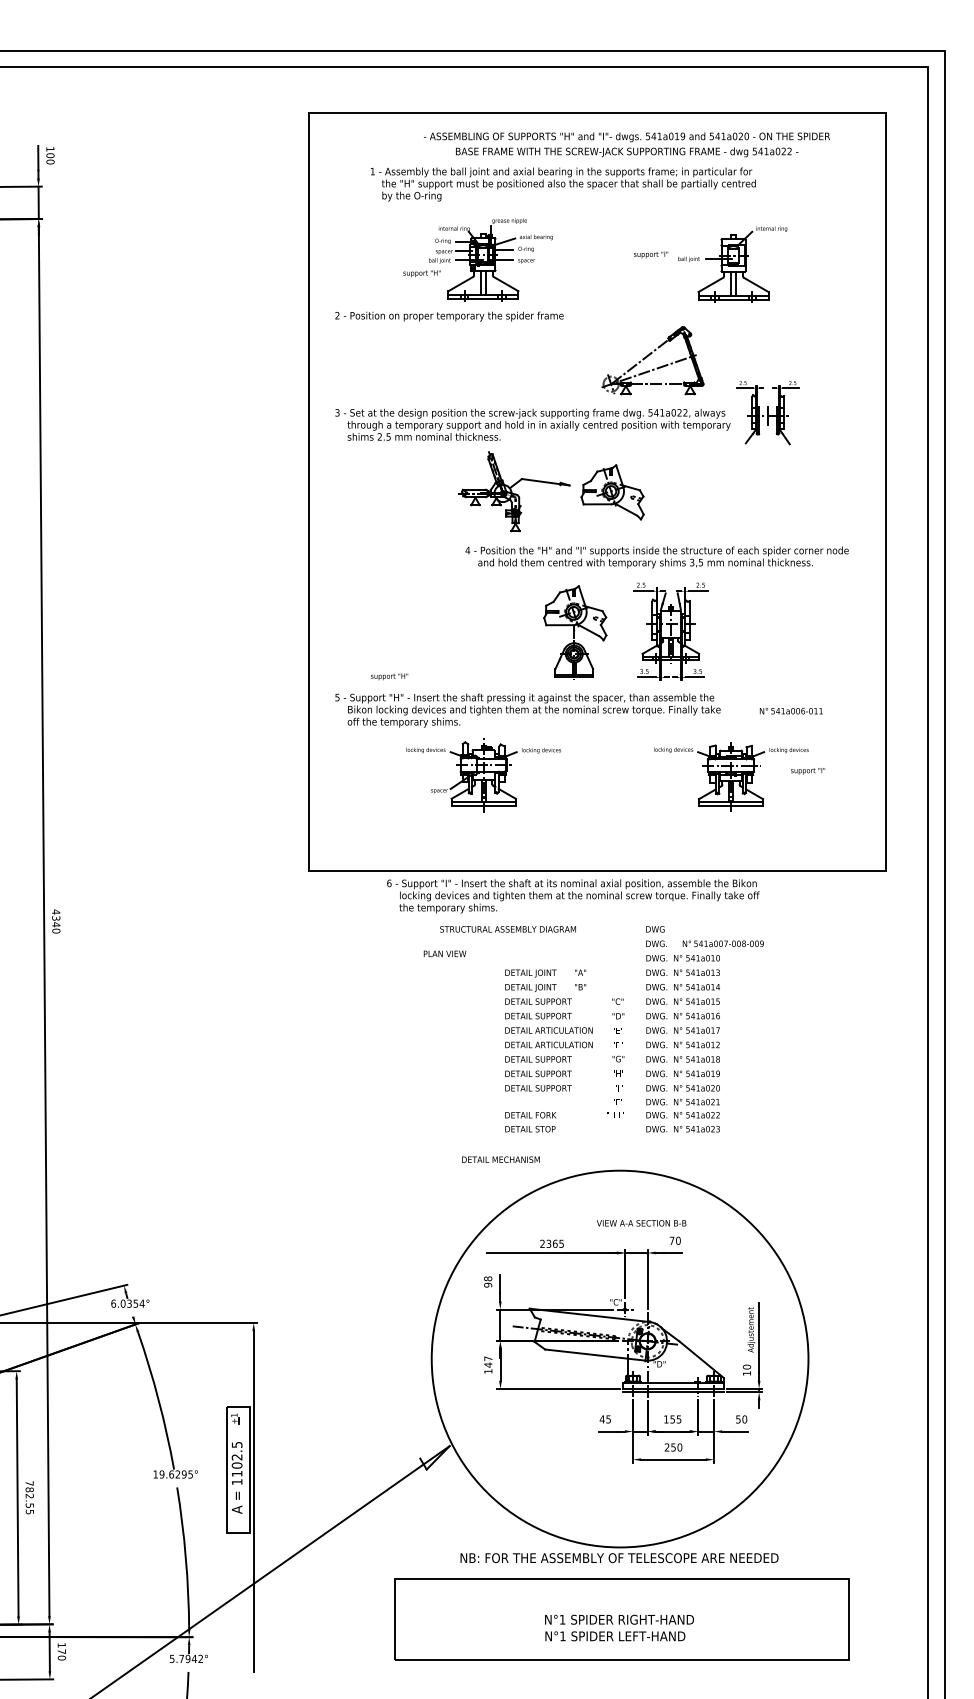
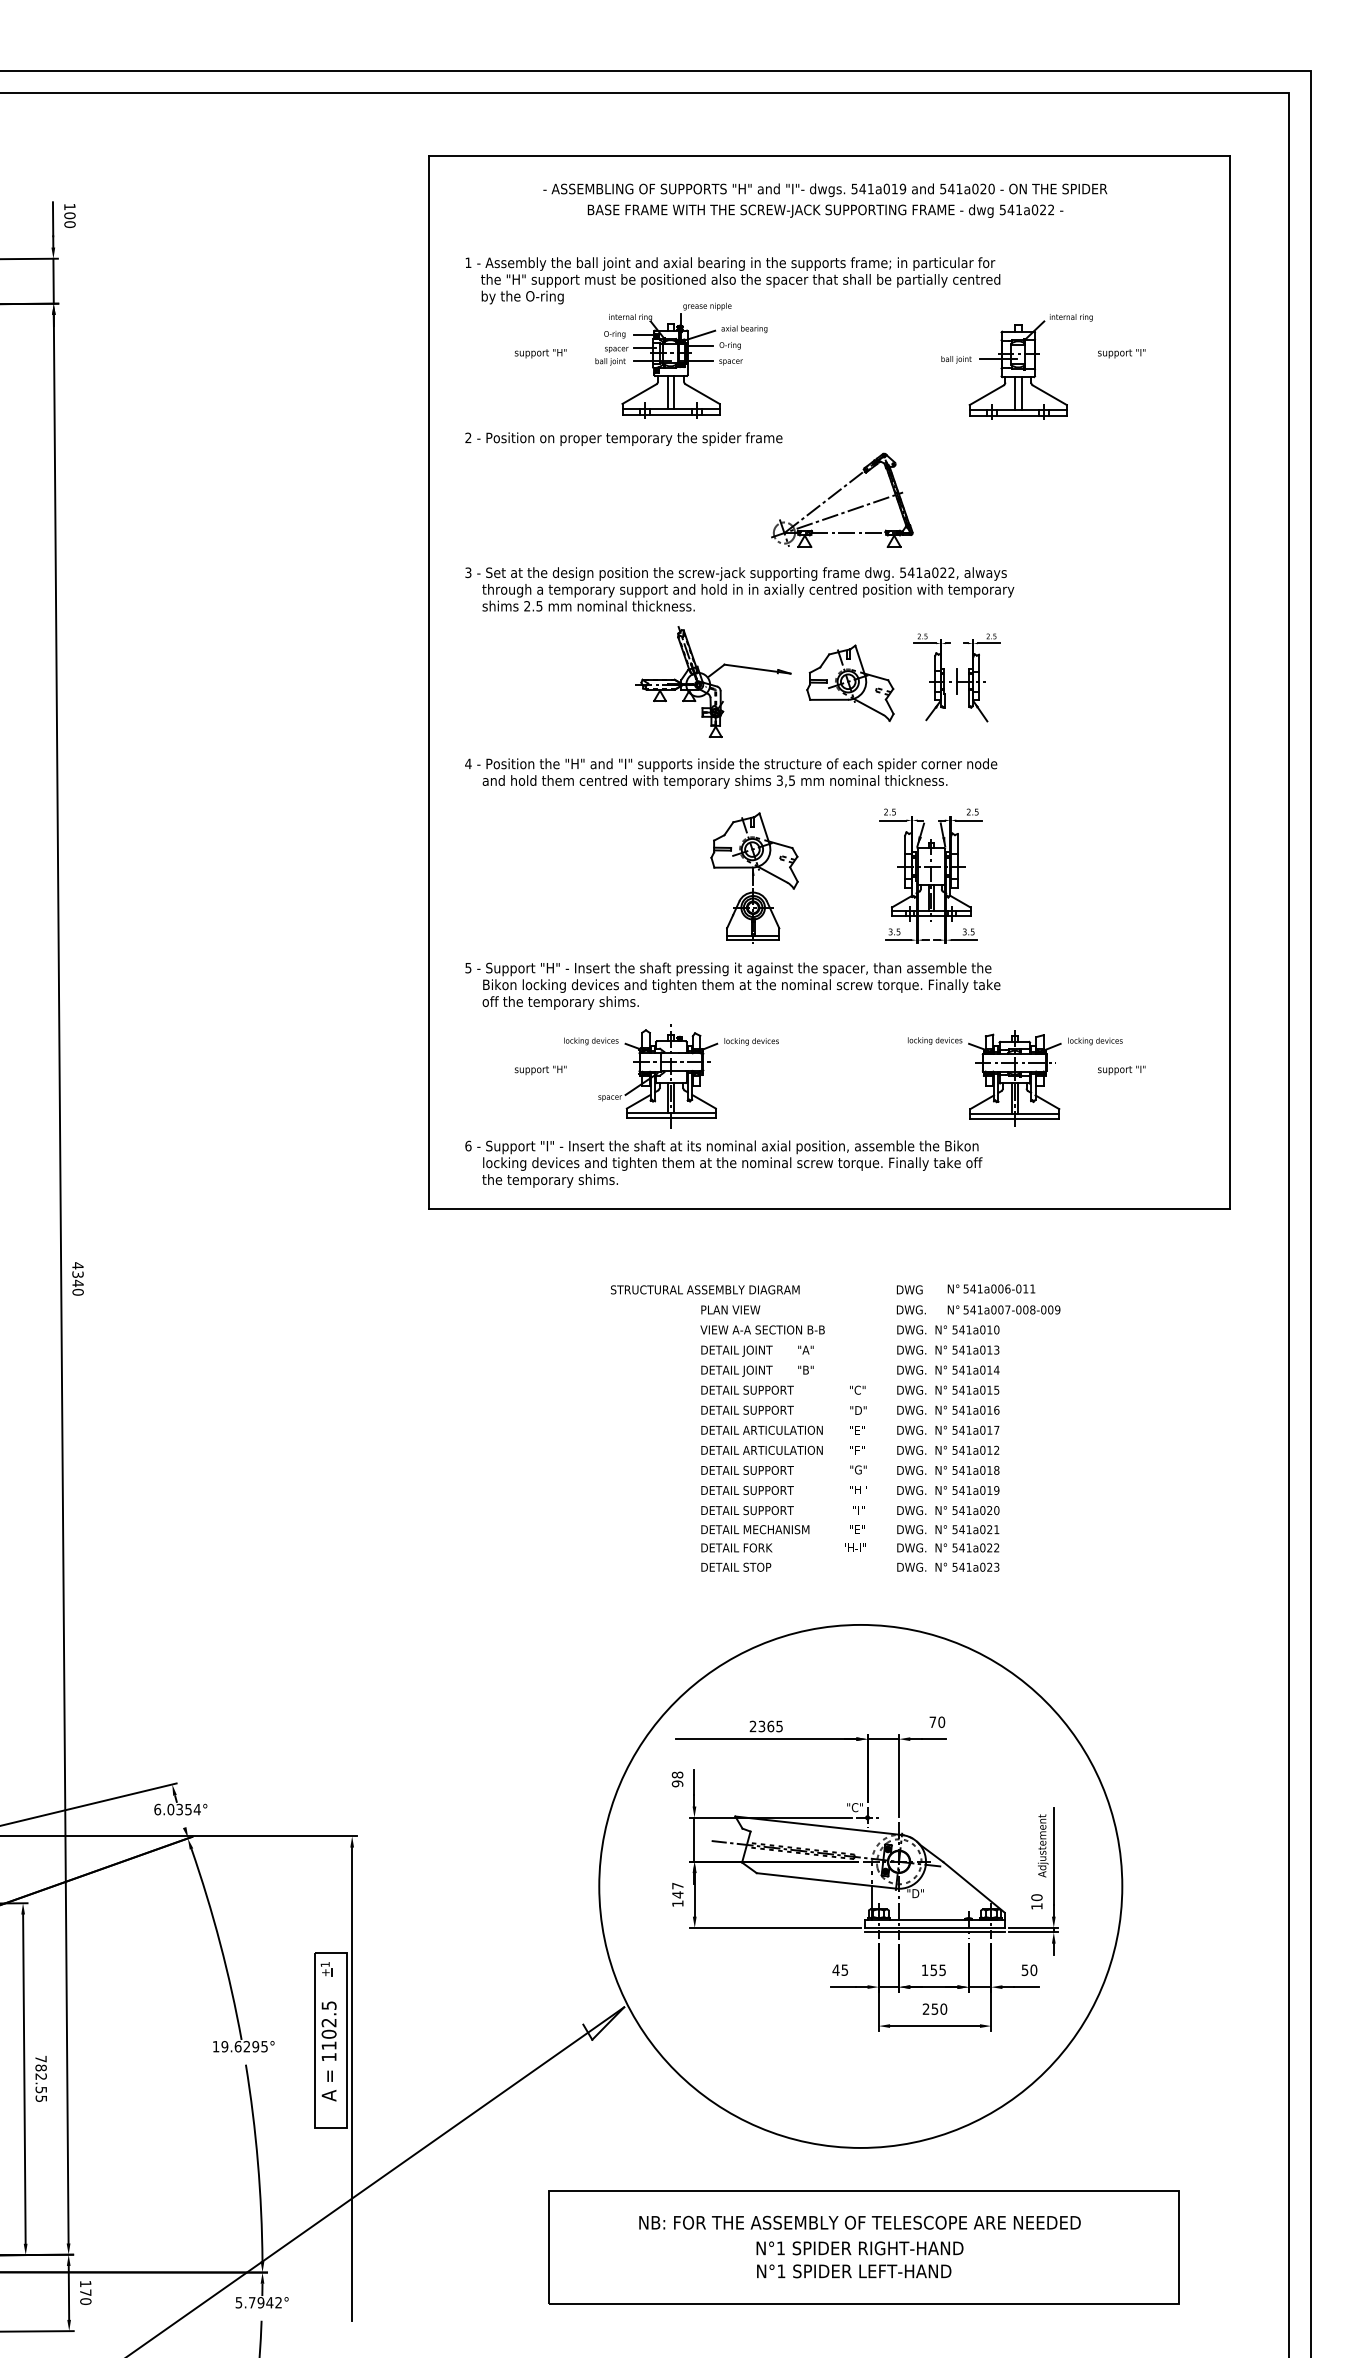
text: (627, 144) -> (825, 200), moved
text: (562, 184) -> (732, 280), moved
text: (650, 254) -> (1121, 353), moved
text: (421, 273) -> (540, 353), moved
part: (649, 355) -> (837, 493), moved
part: (767, 412) -> (956, 677), moved
text: (657, 557) -> (731, 773), moved
part: (575, 632) -> (754, 877), moved
text: (389, 676) -> (540, 1070), moved
text: (791, 710) -> (991, 1288), moved
text: (573, 895) -> (723, 1163), moved
text: (444, 953) -> (730, 1309), moved
text: (501, 1159) -> (755, 1529), moved
text: (641, 1222) -> (762, 1329), moved
text: (619, 1557) -> (859, 2222), moved

